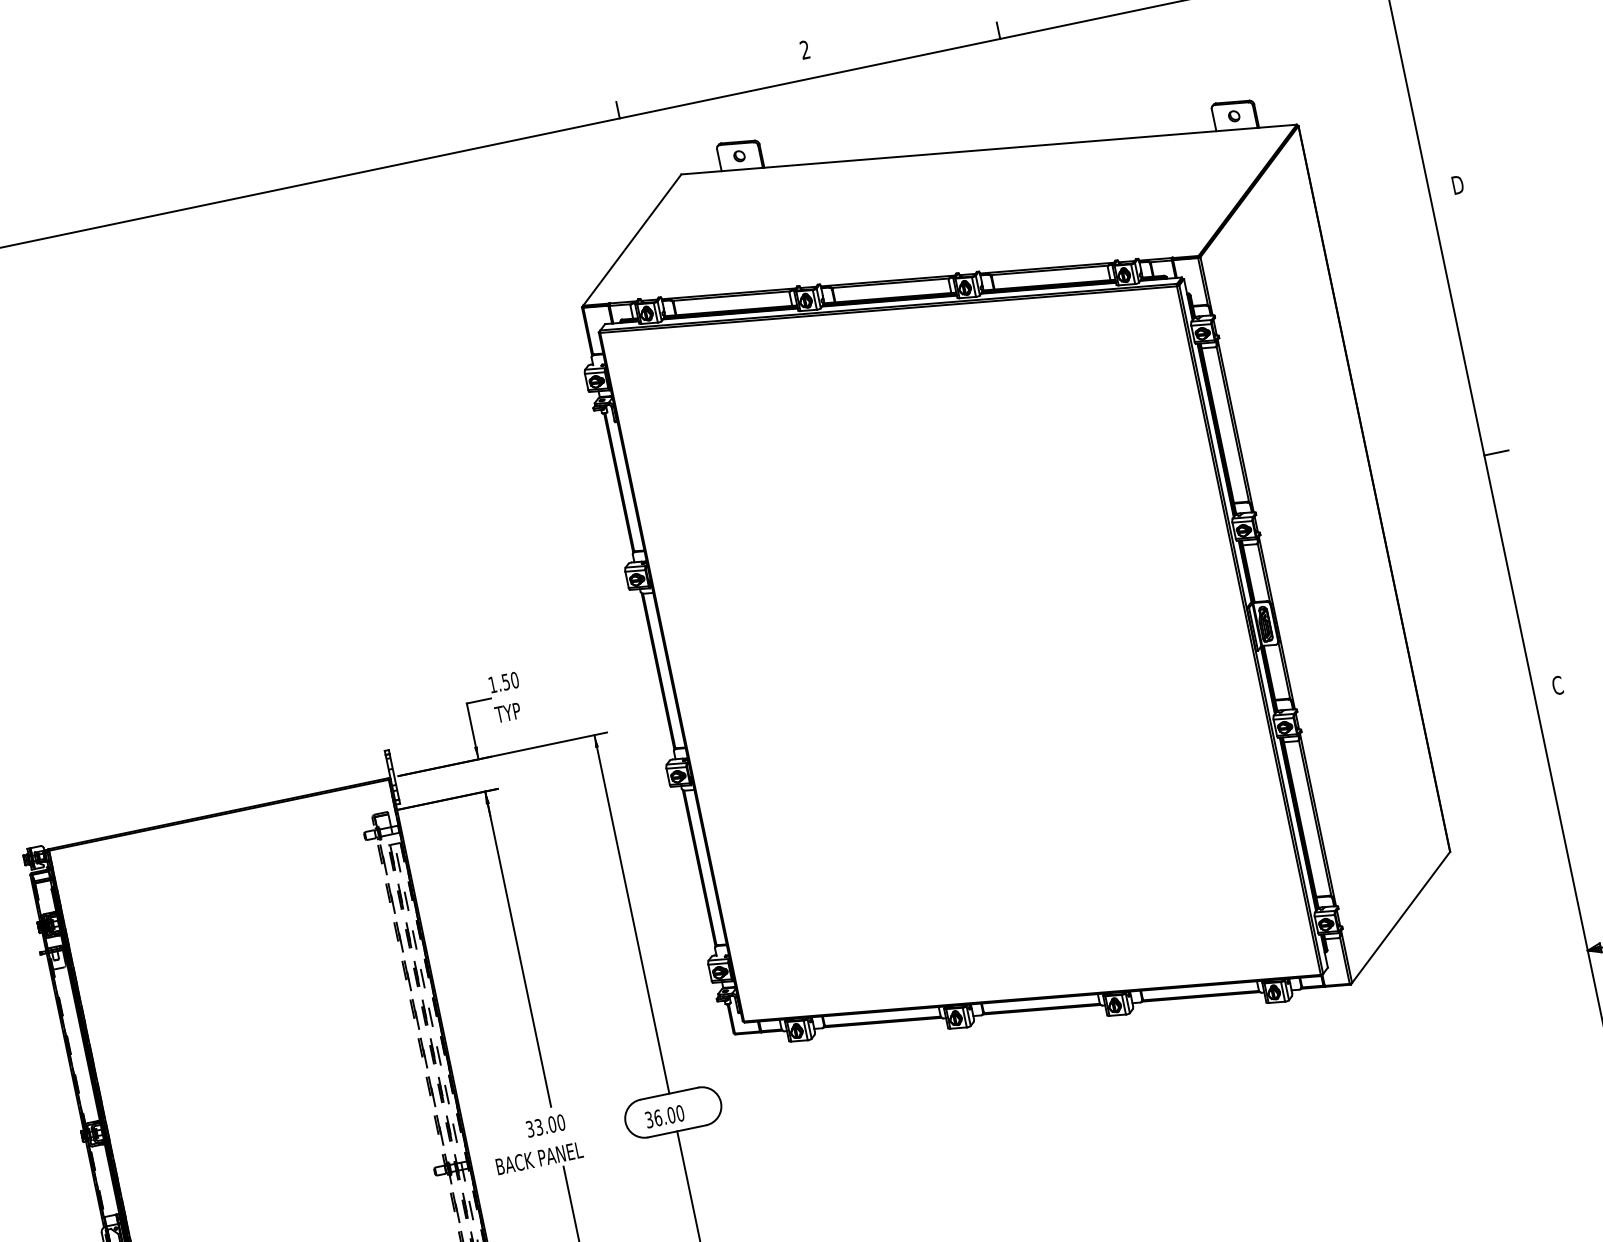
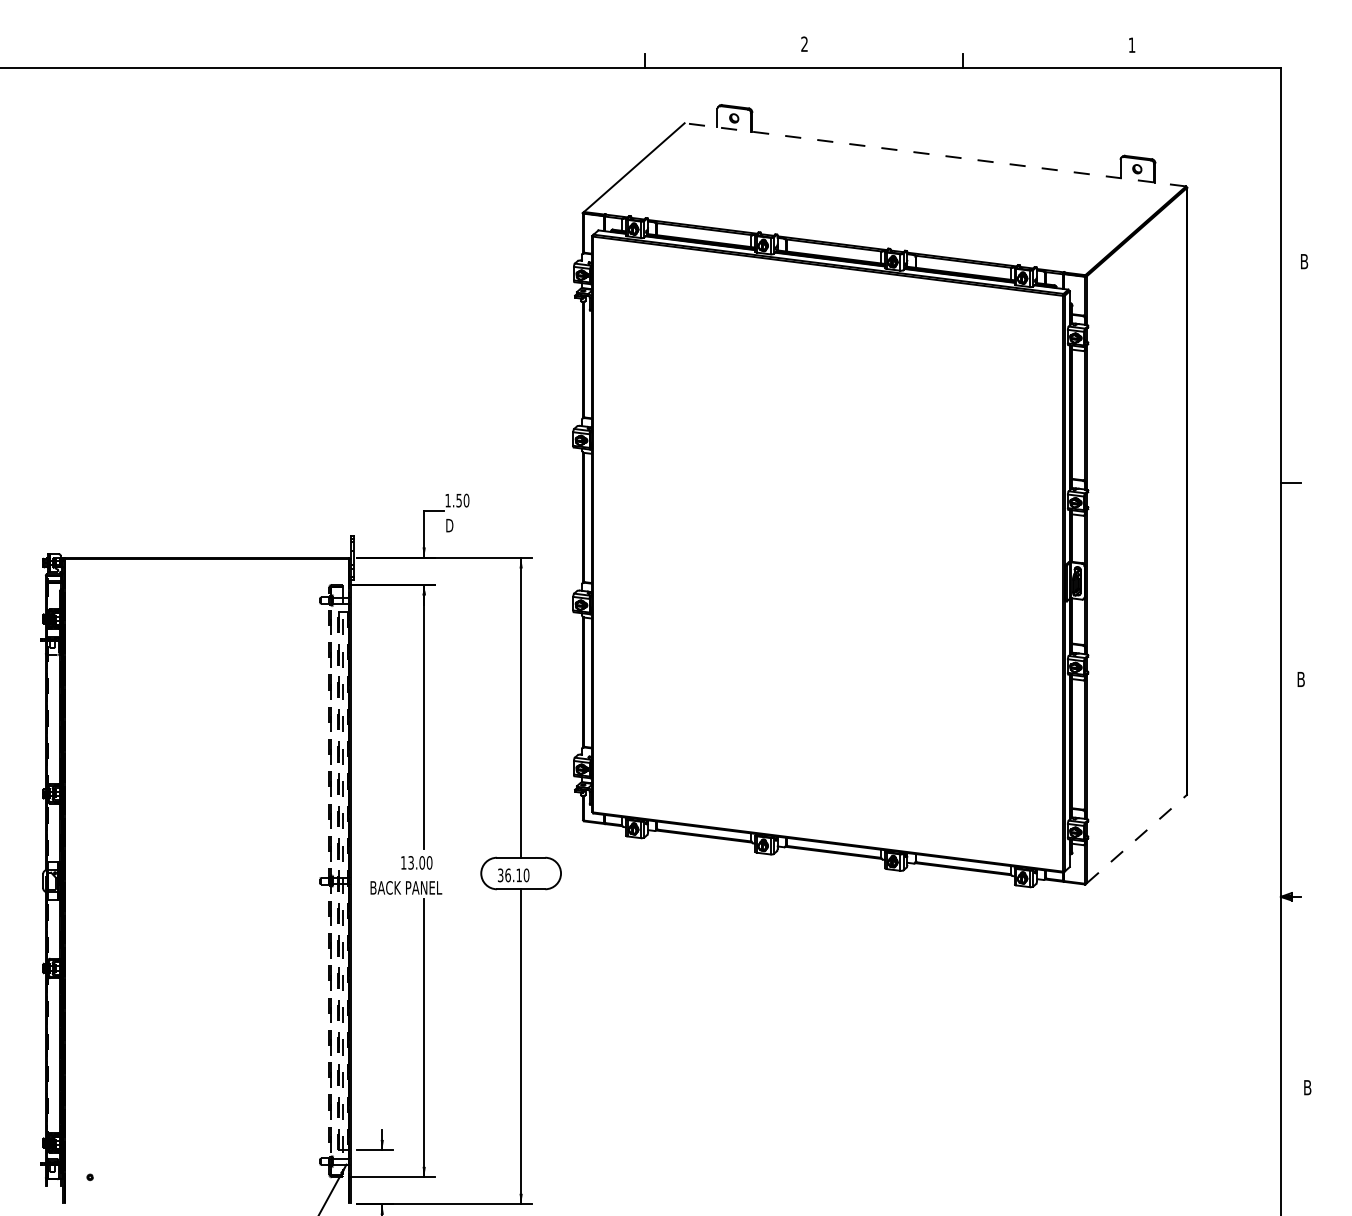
line: (989, 149) -> (935, 154), solid -> dashed
text: (1458, 184) -> (1305, 261), D -> B
text: (1558, 685) -> (1301, 679), C -> B
text: (507, 712) -> (455, 525), TYP -> D
line: (1400, 918) -> (1136, 839), solid -> dashed
text: (671, 1115) -> (519, 875), 36.00 -> 36.10
text: (529, 1128) -> (403, 862), 33.00 -> 13.00

